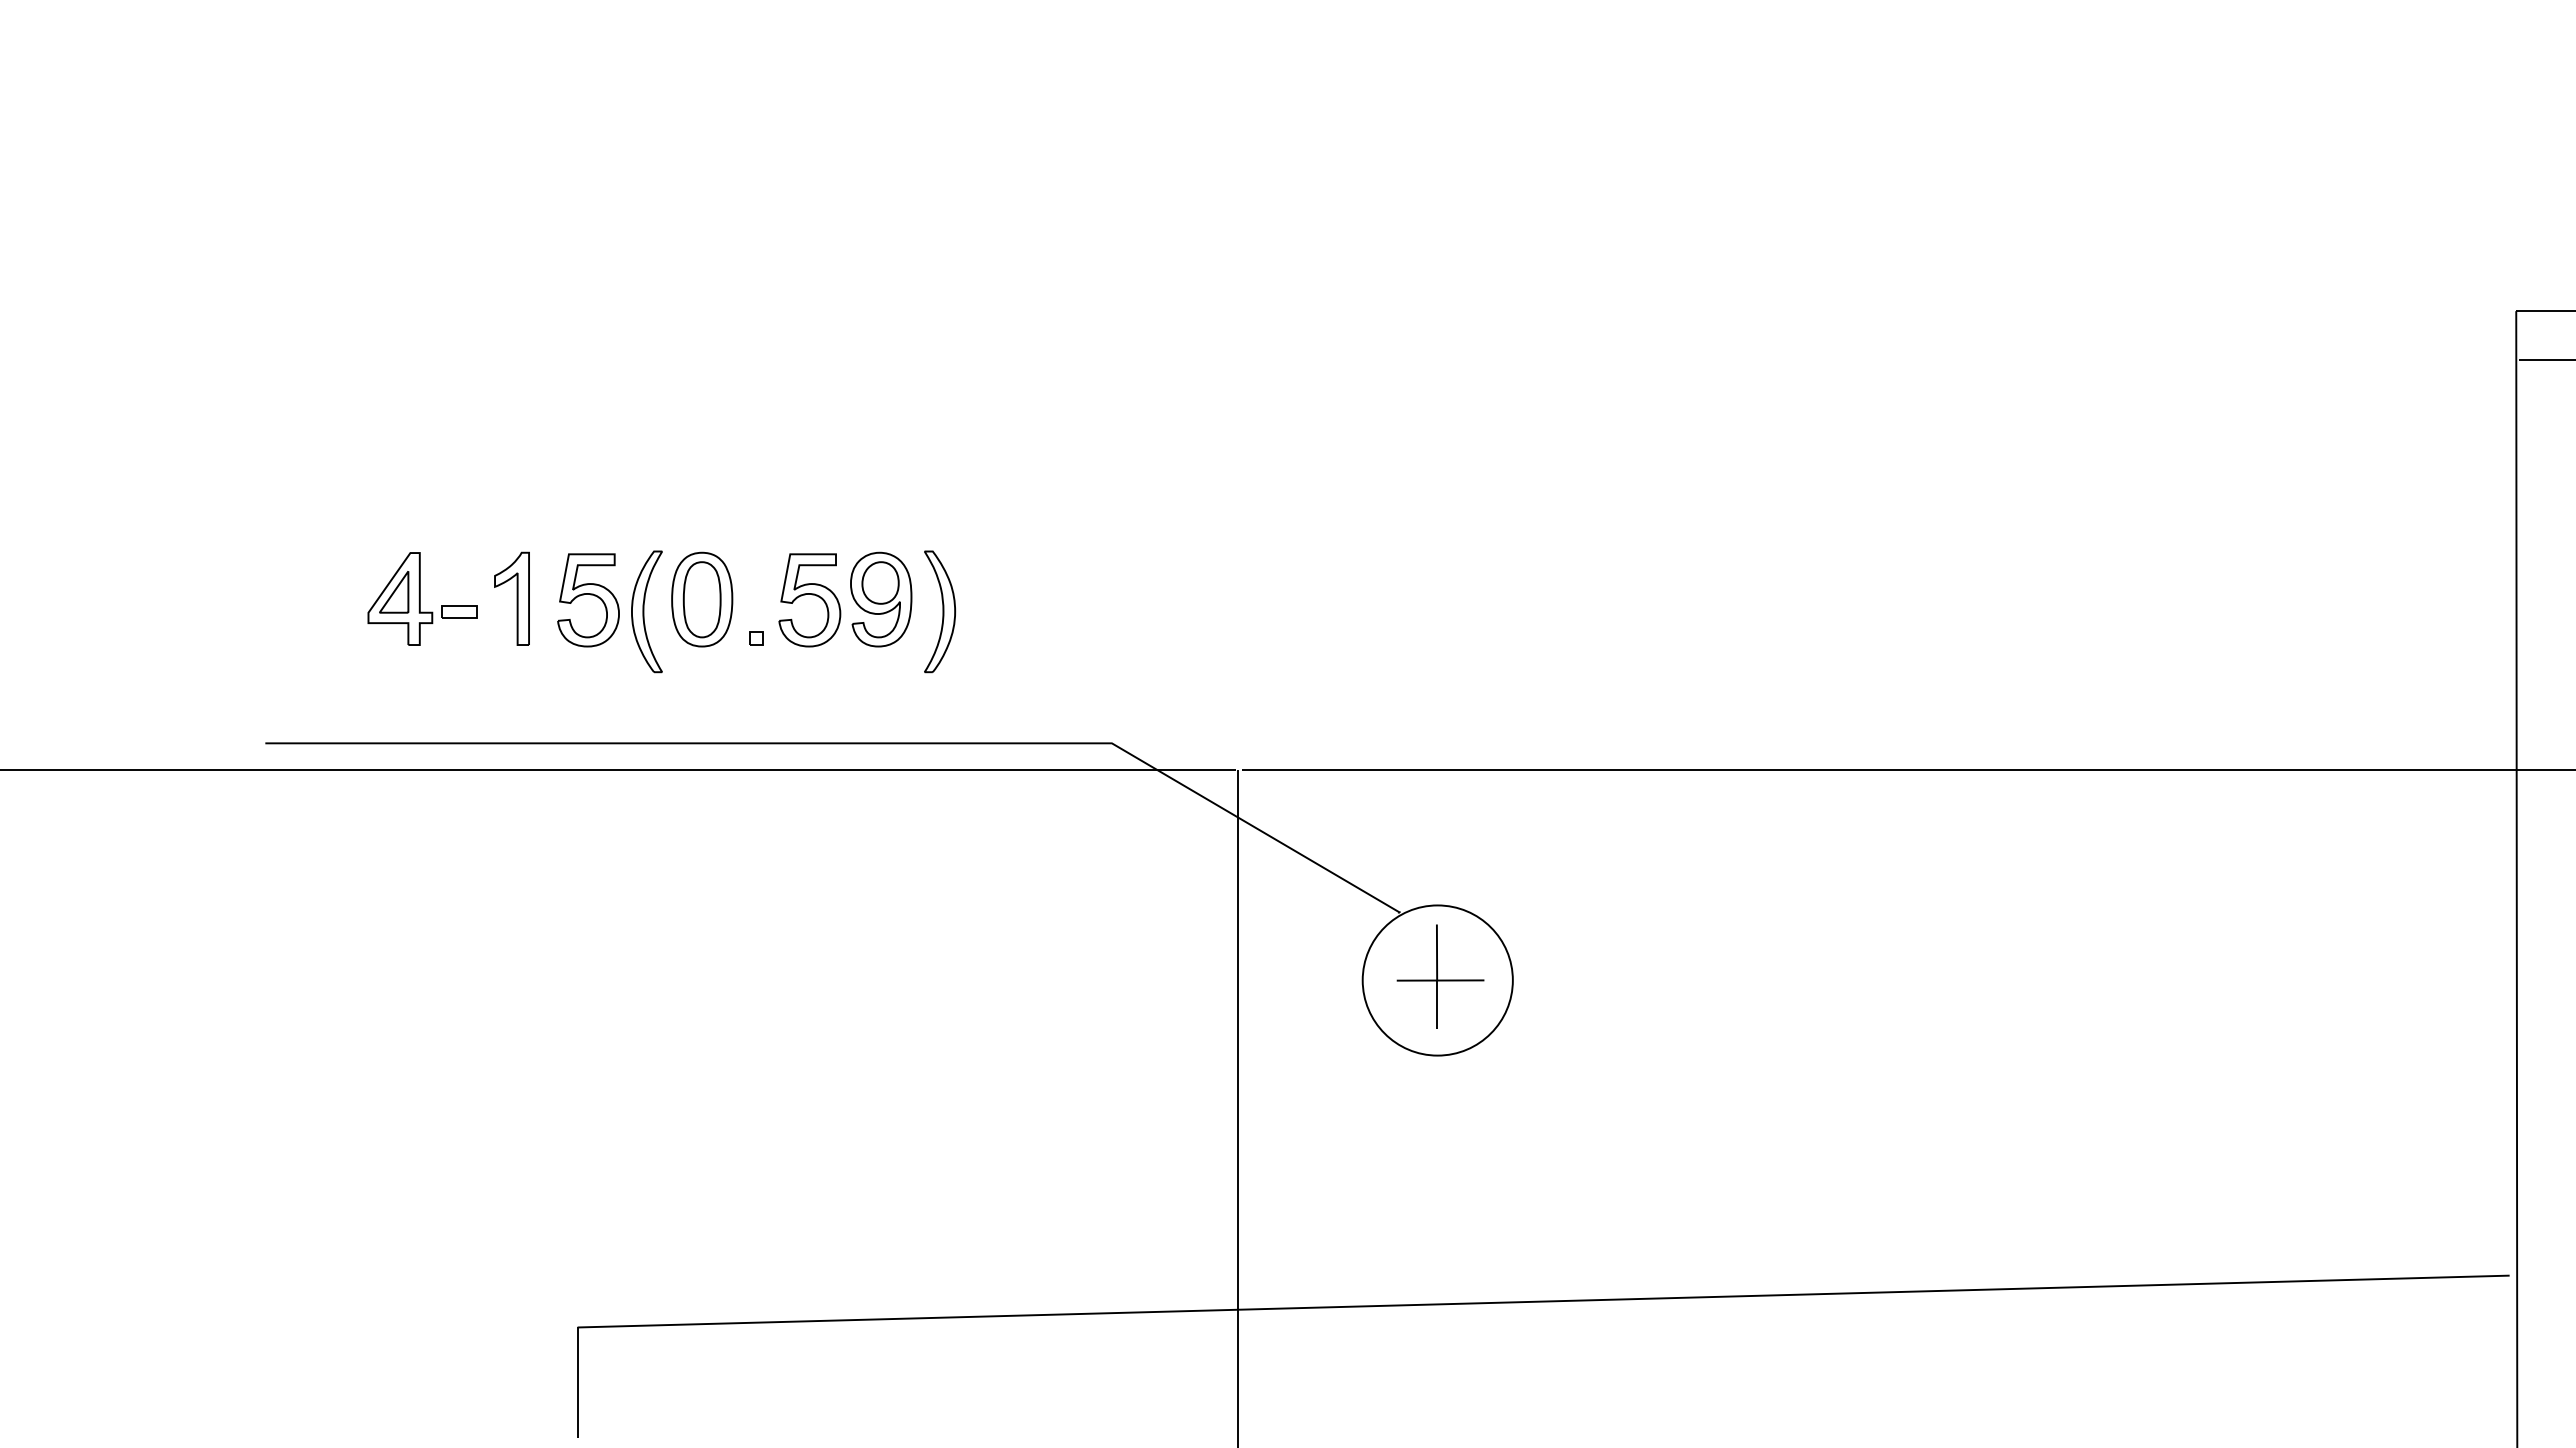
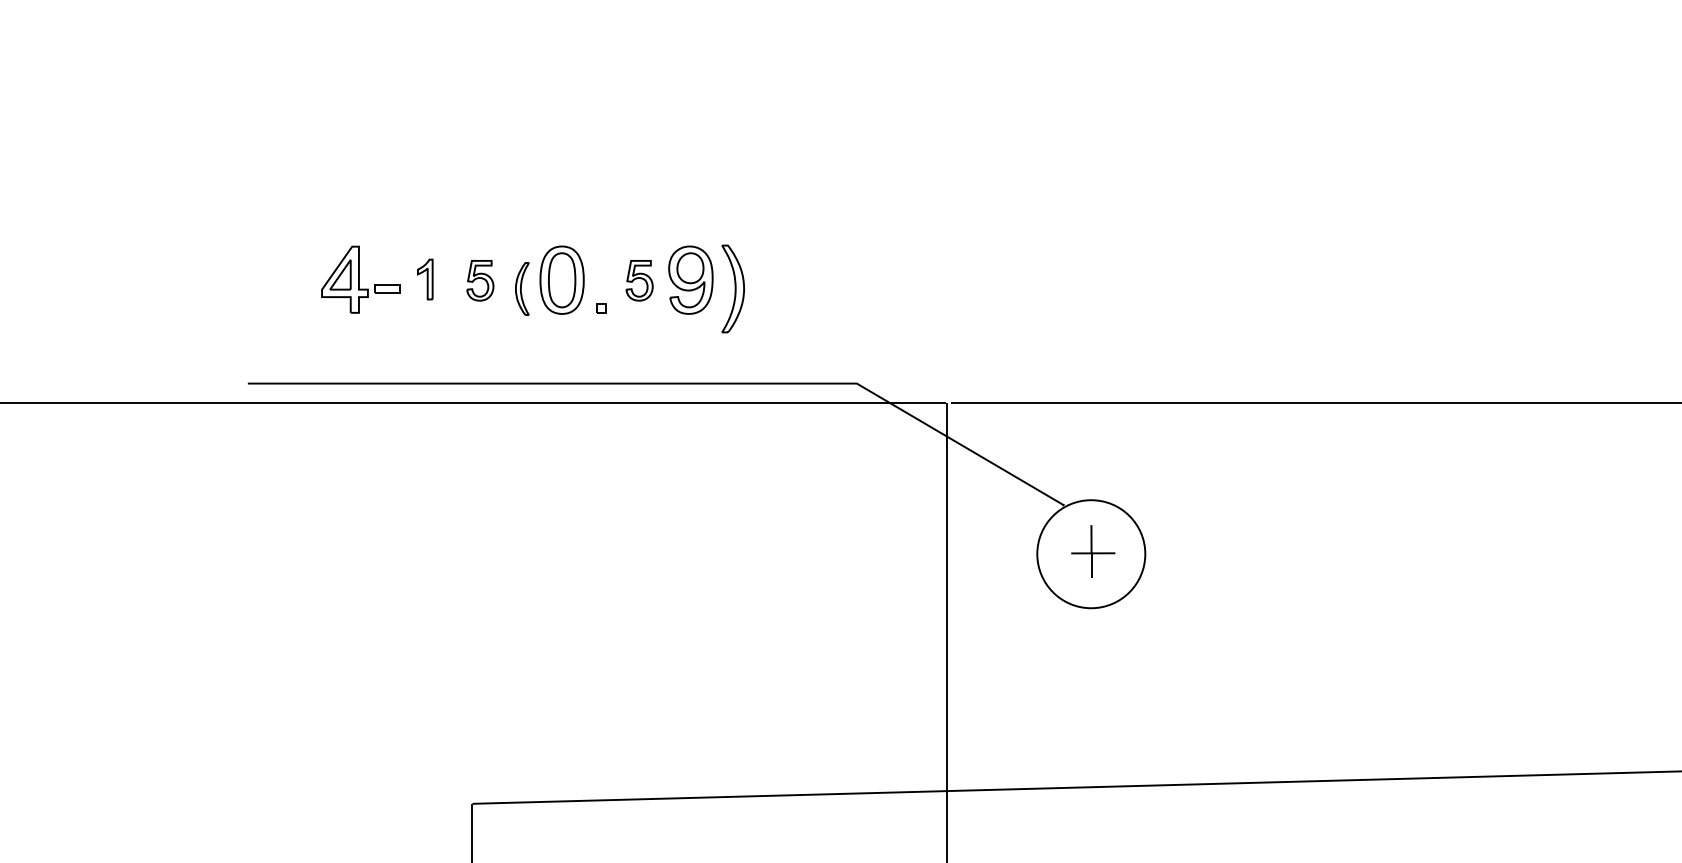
part: (511, 598) -> (424, 279), size x0.6
part: (588, 600) -> (480, 280), size x0.6
part: (809, 600) -> (639, 280), size x0.6
part: (646, 611) -> (522, 288), size x0.6
part: (1440, 976) -> (1093, 551), size x0.7

